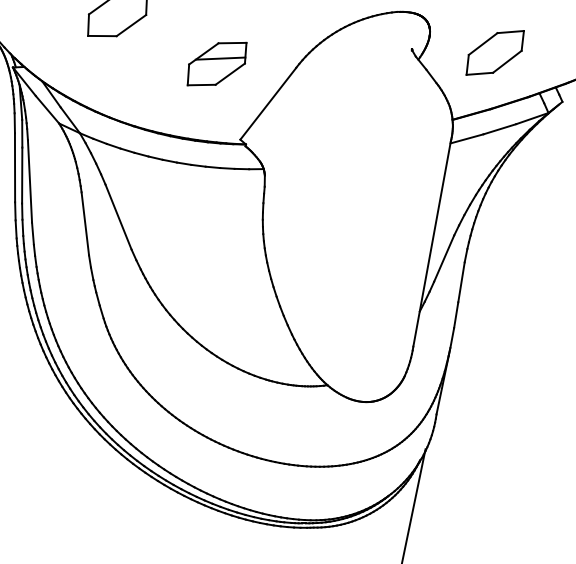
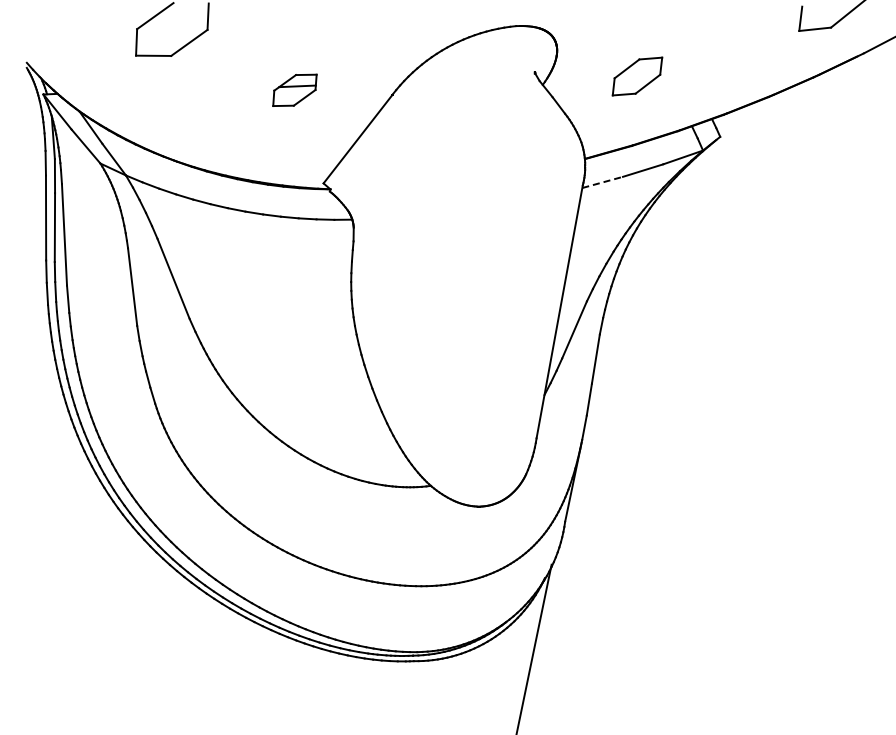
part: (495, 52) -> (637, 76), size x0.7
part: (216, 64) -> (294, 90), size x0.6
line: (467, 138) -> (603, 182), solid -> dashed

